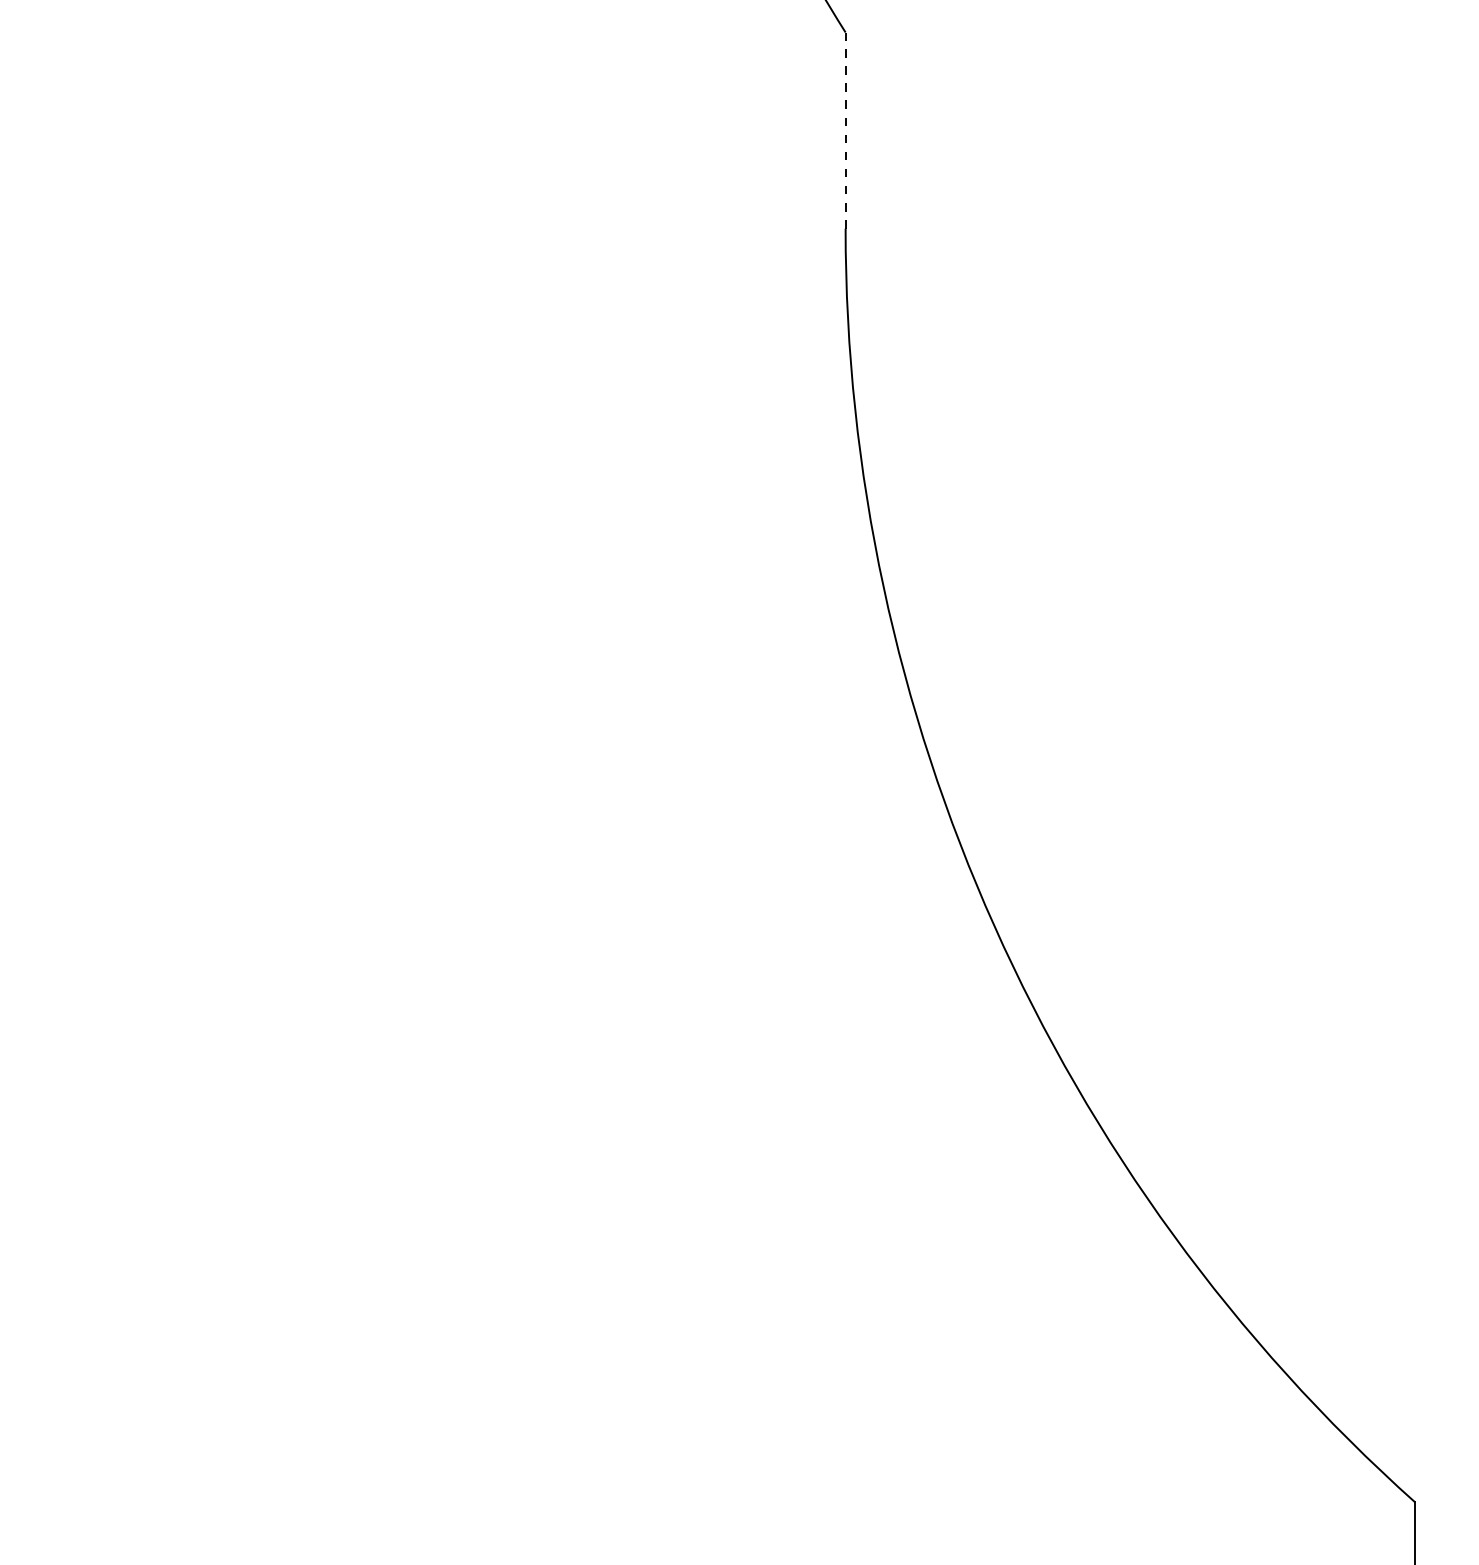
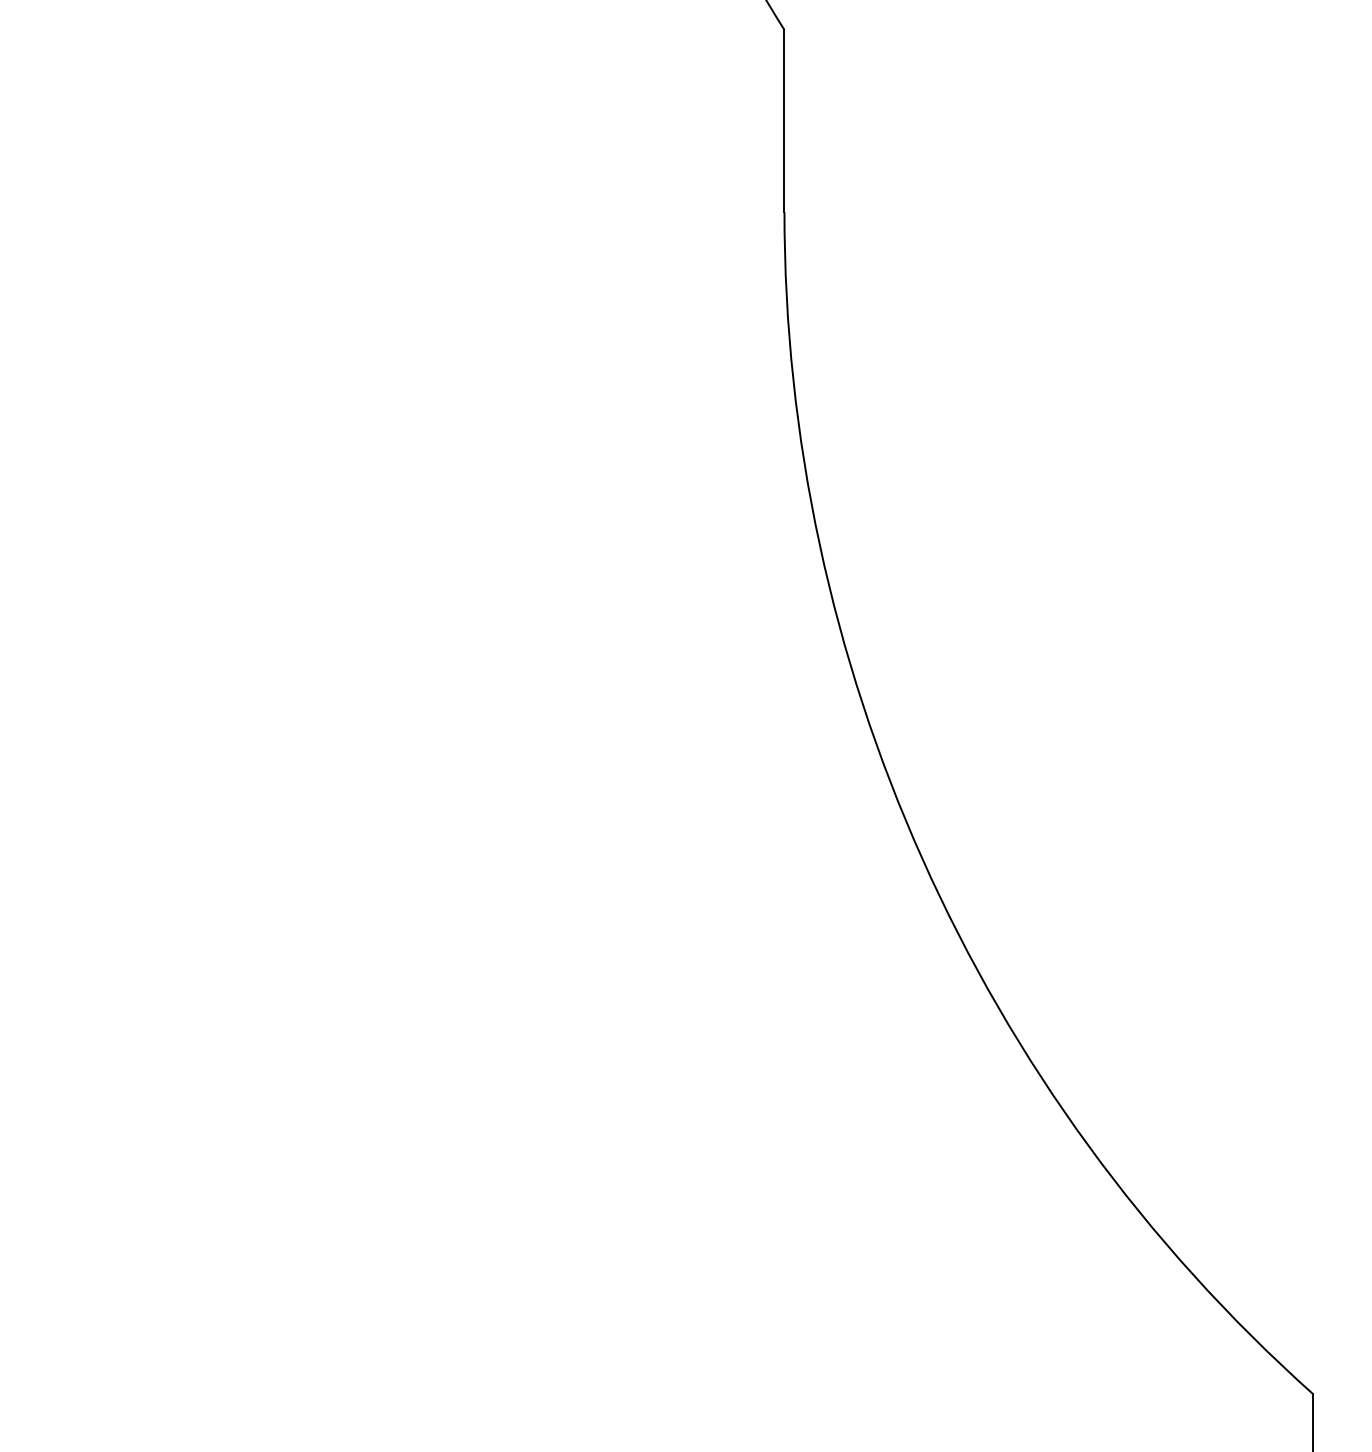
line: (845, 130) -> (784, 120), dashed -> solid

